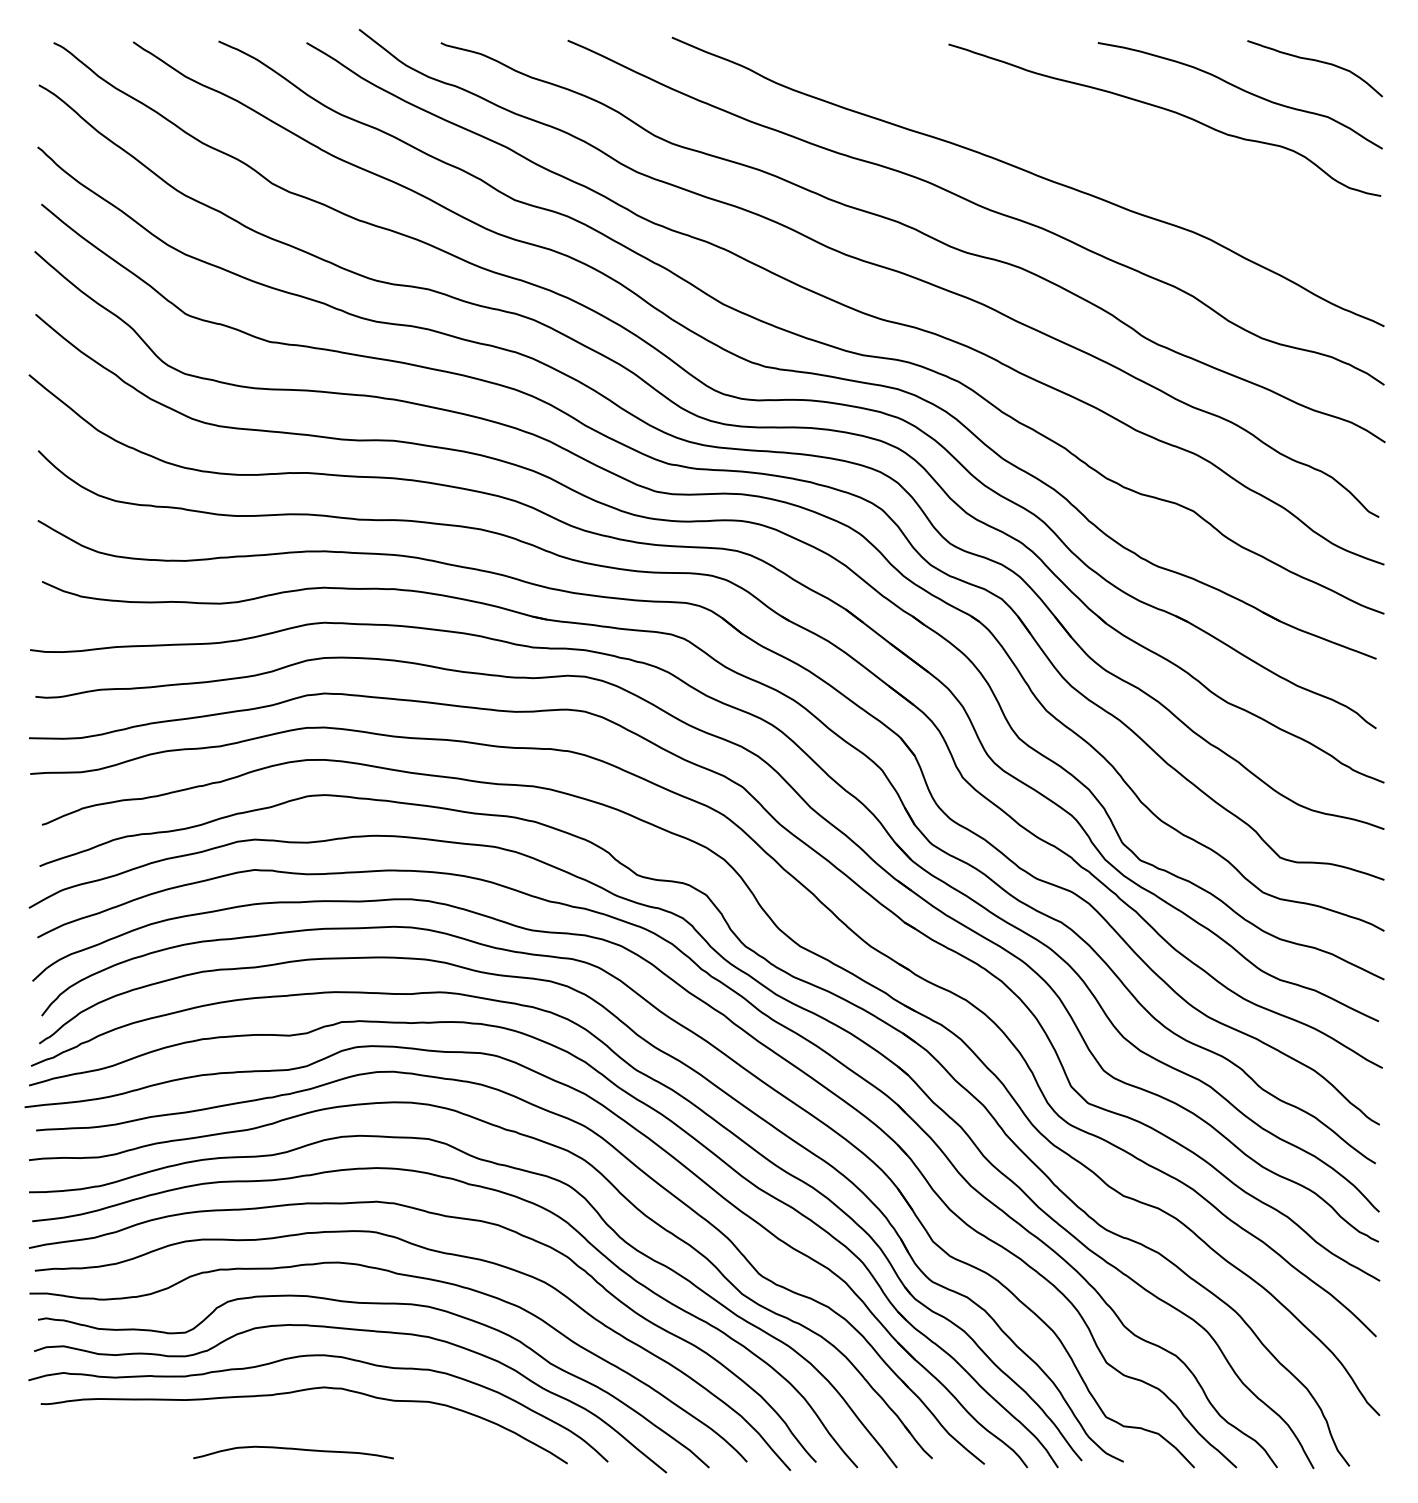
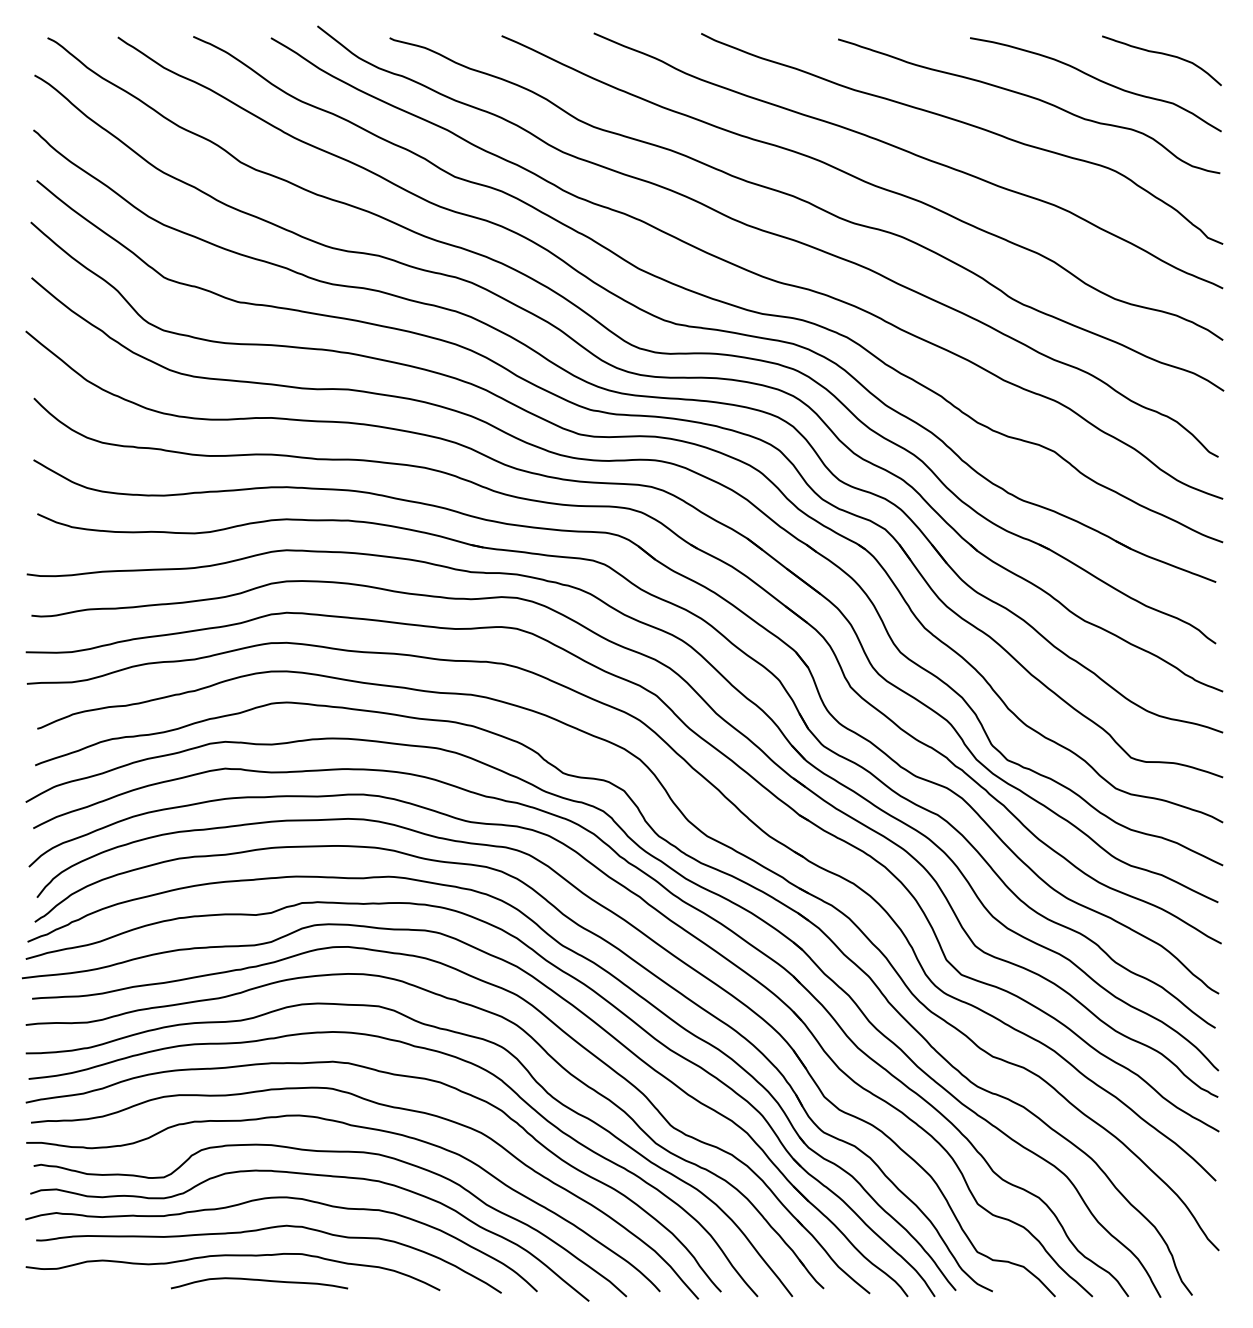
curve: (1092, 140) -> (965, 124), added
curve: (262, 1422) -> (232, 1256), added

